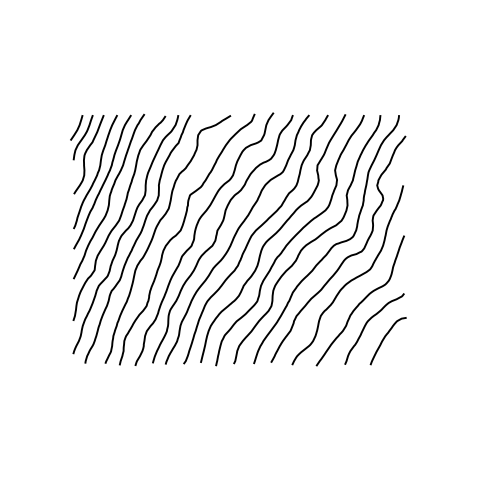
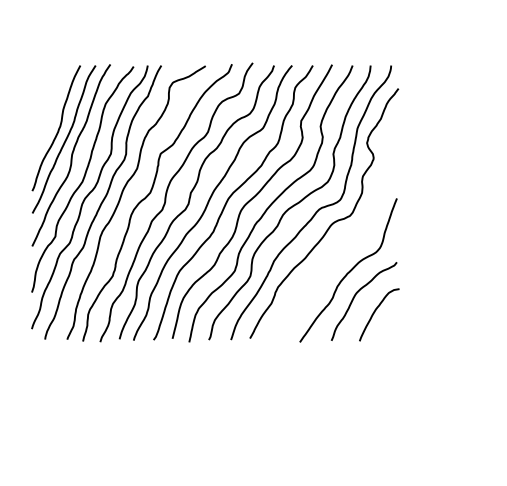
part: (87, 154) -> (47, 108), removed
curve: (349, 280) -> (336, 247), removed

